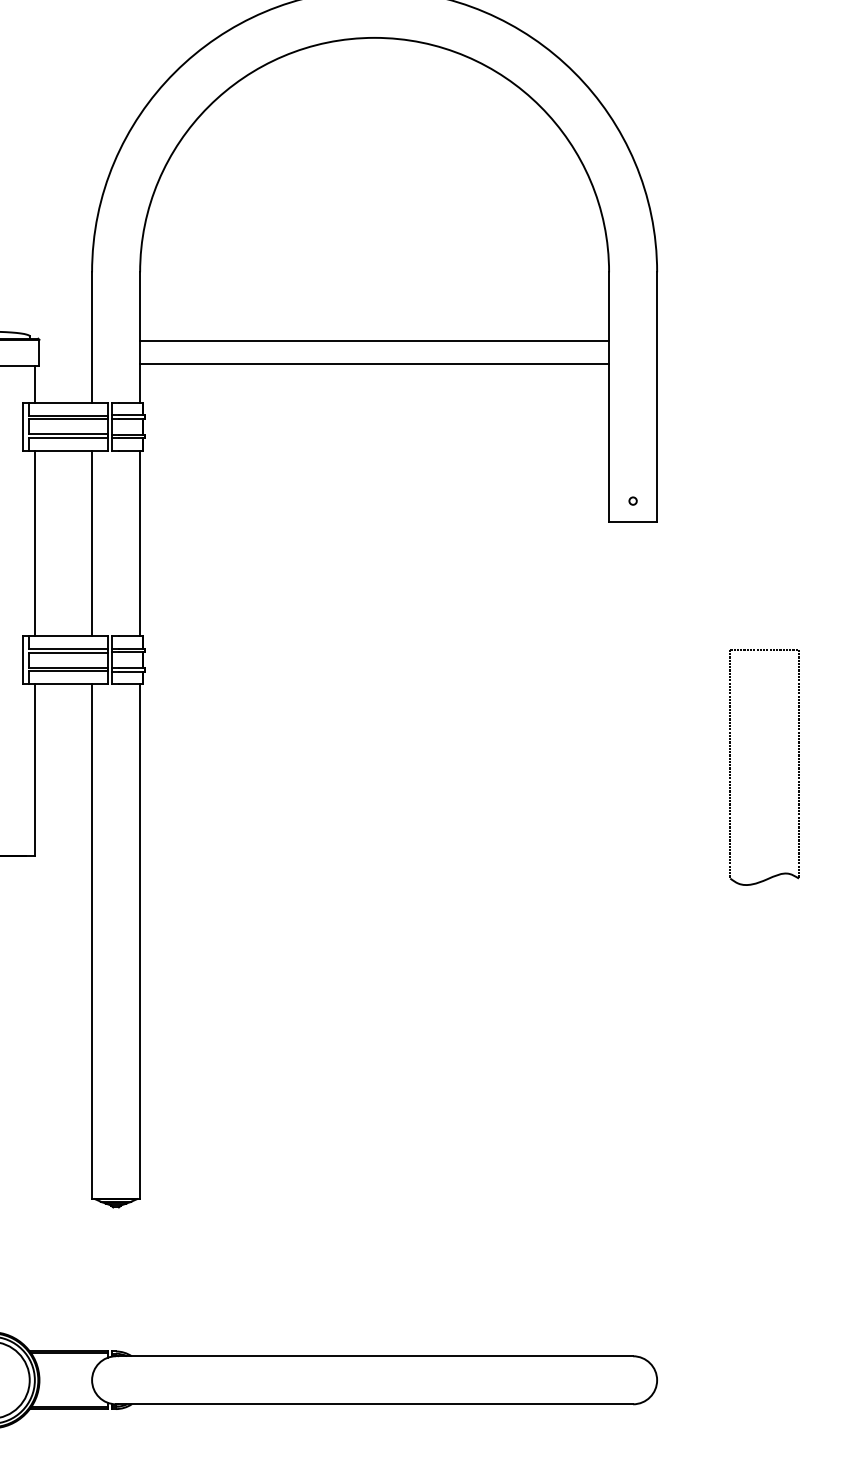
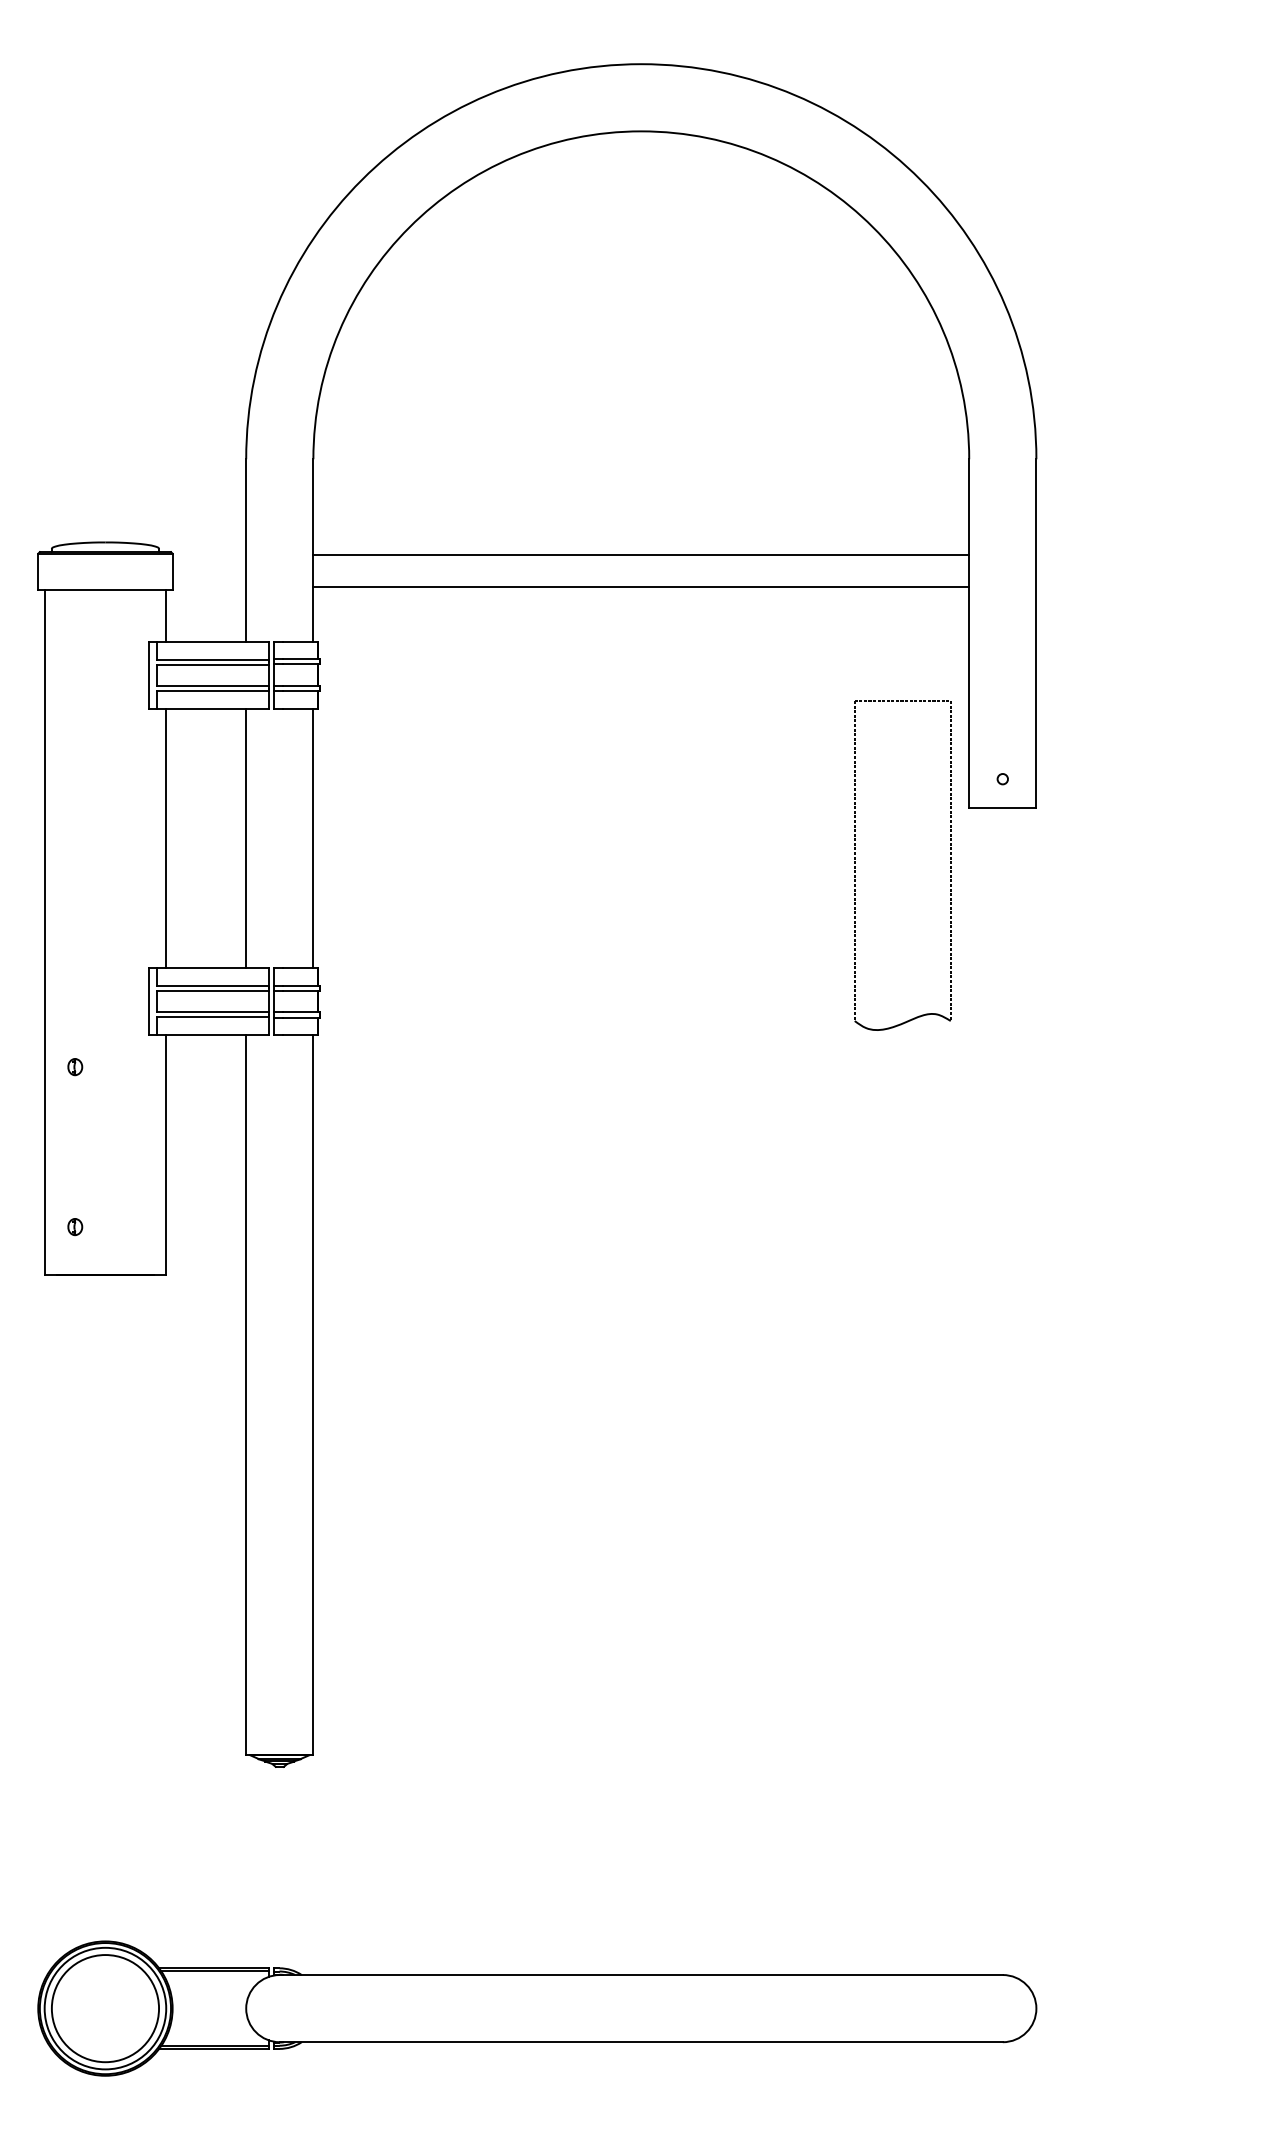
part: (730, 768) -> (855, 866), moved

